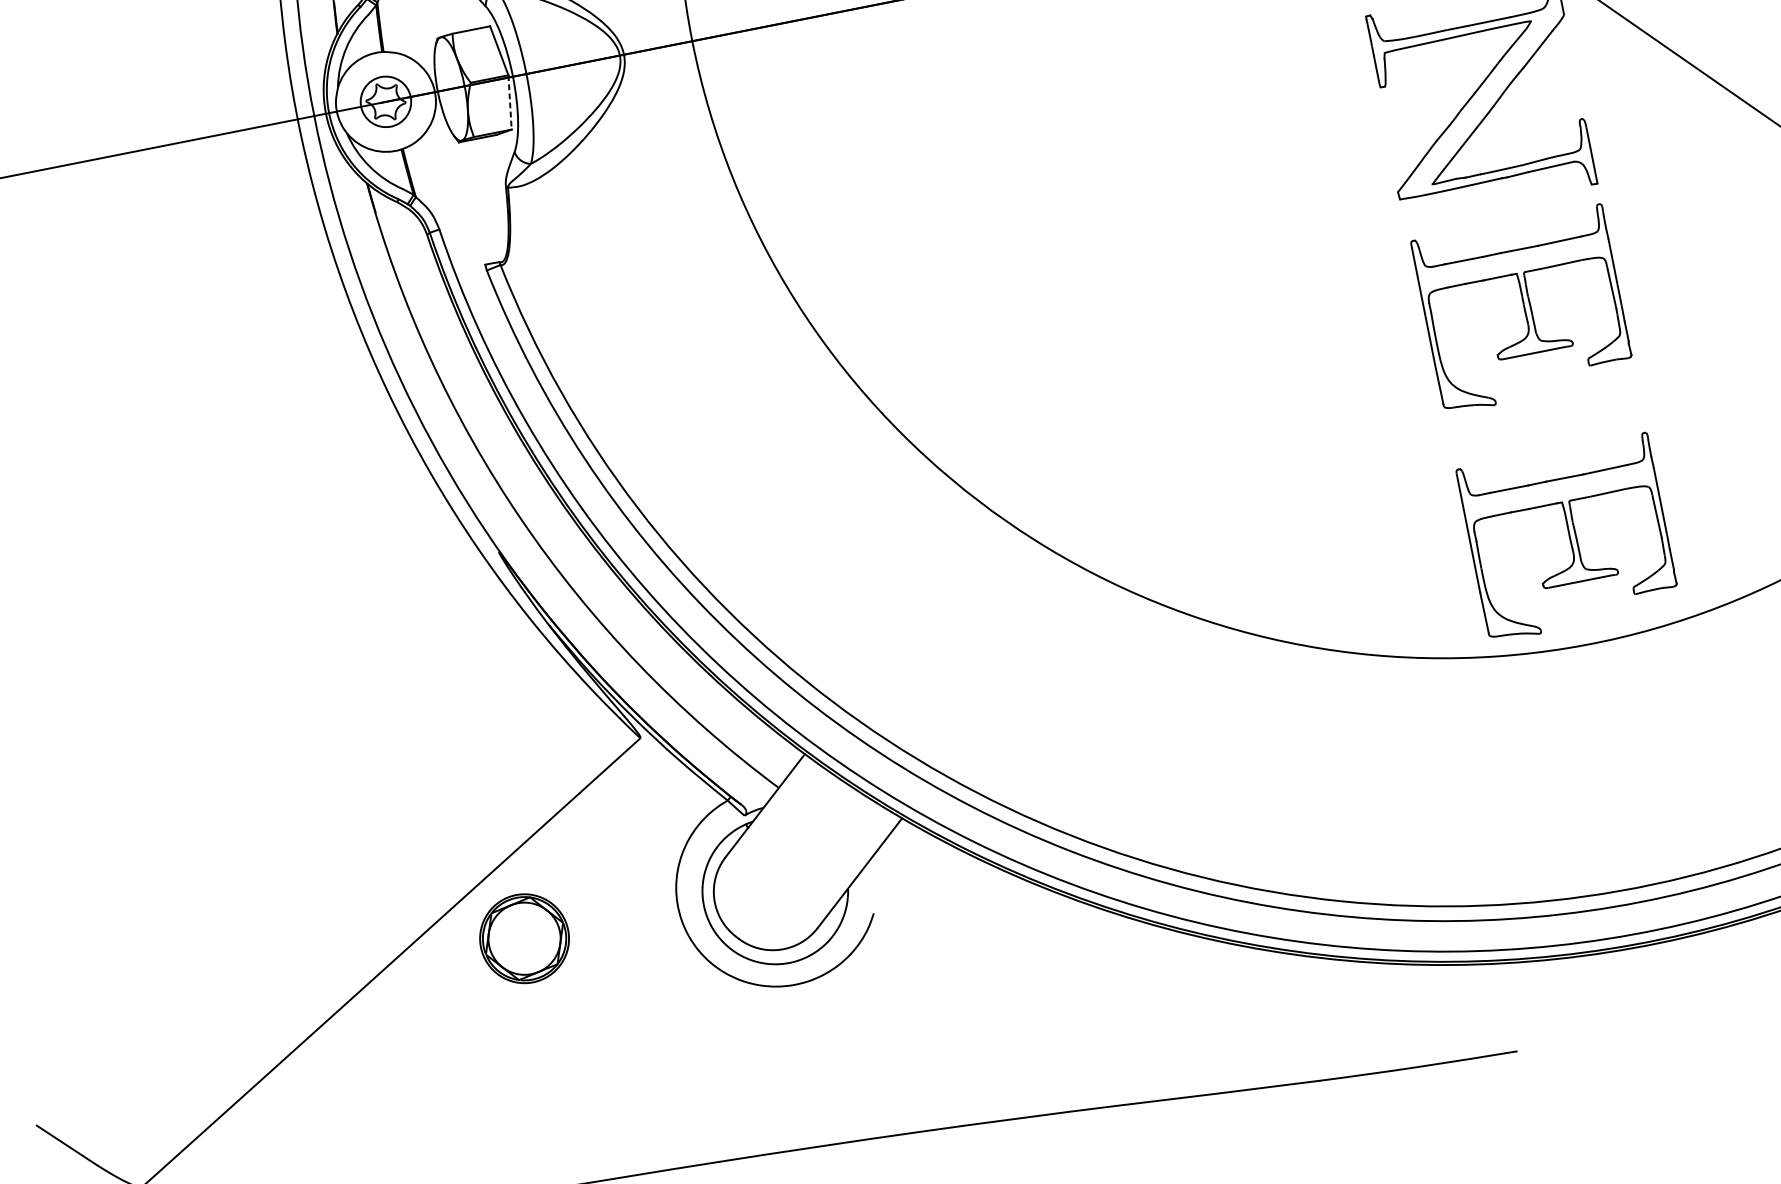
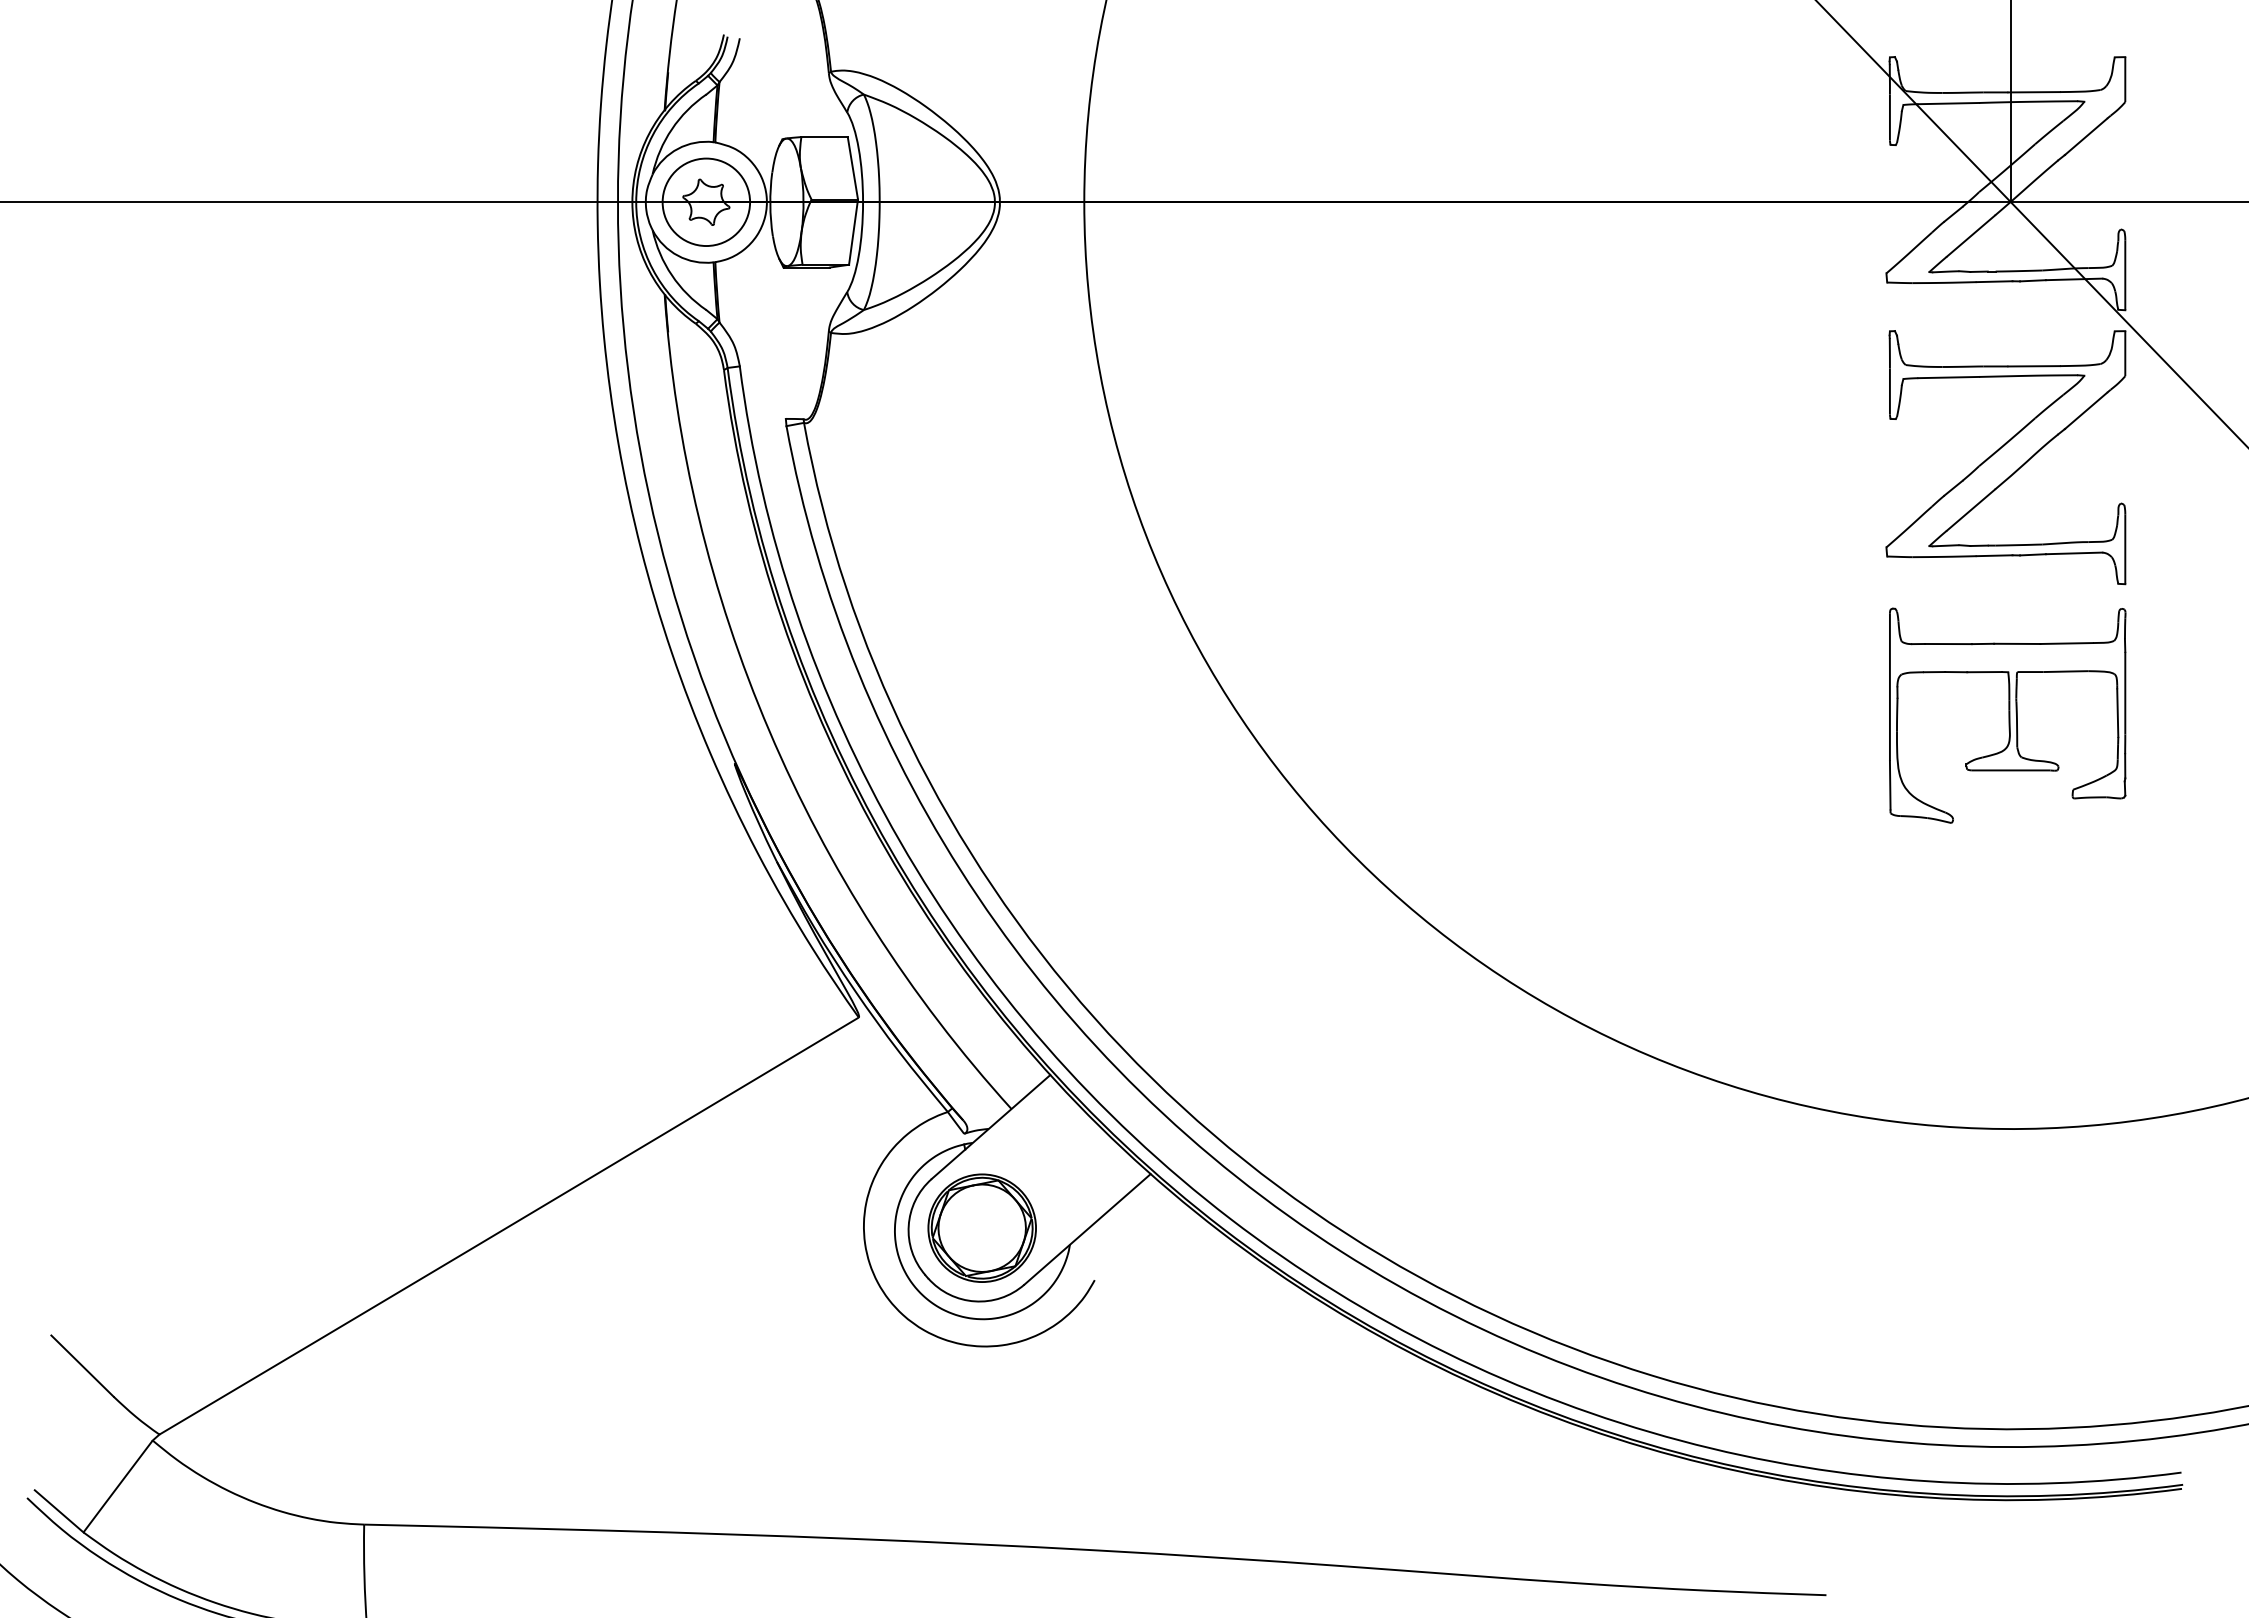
circle: (386, 102) -> (706, 202), size x1.43
line: (510, 102) -> (853, 232), dashed -> solid
part: (1568, 537) -> (2007, 997), removed
part: (523, 938) -> (981, 1227), moved

